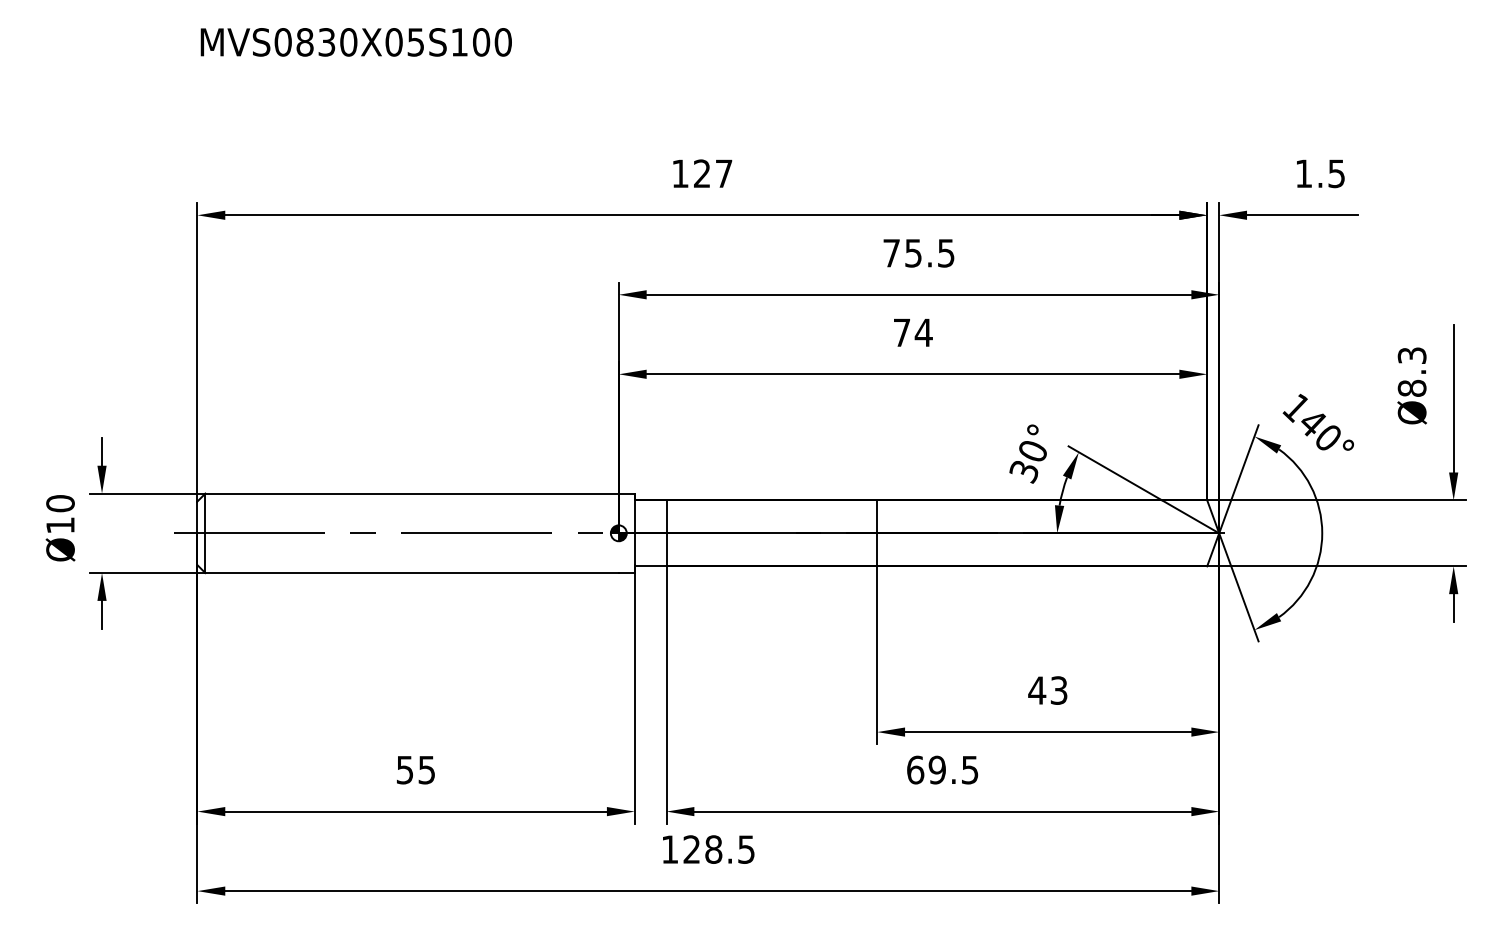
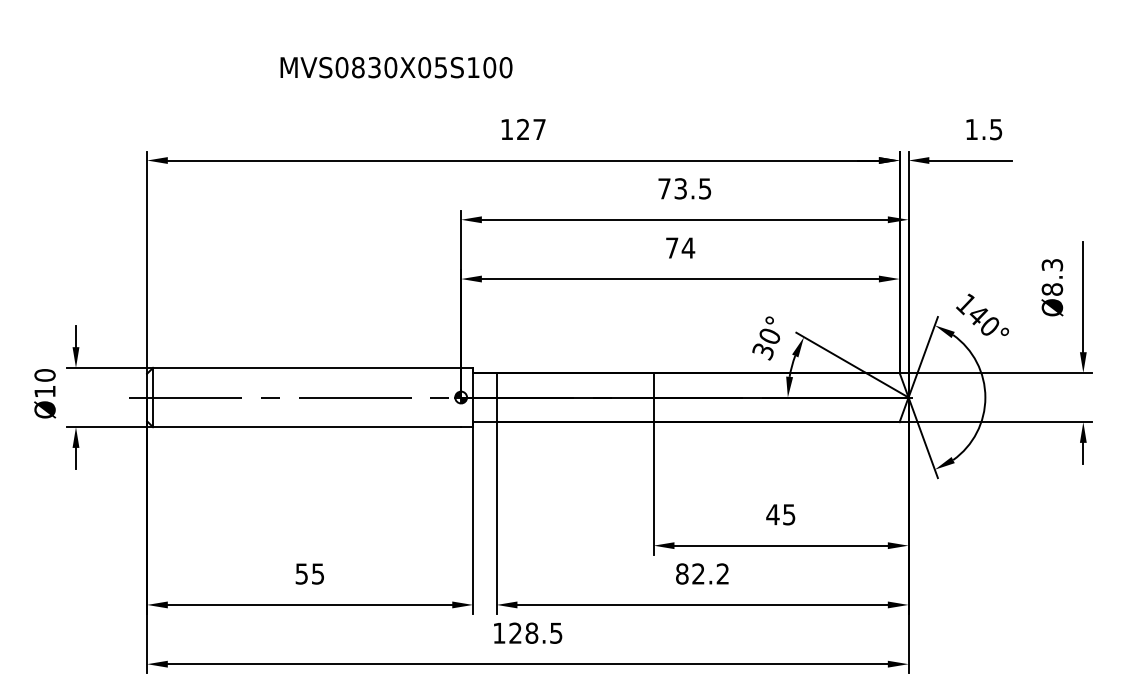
text: (356, 42) -> (396, 67), moved
text: (913, 252) -> (680, 188), 75.5 -> 73.5
text: (1059, 690) -> (789, 514), 43 -> 45
text: (942, 769) -> (702, 573), 69.5 -> 82.2

